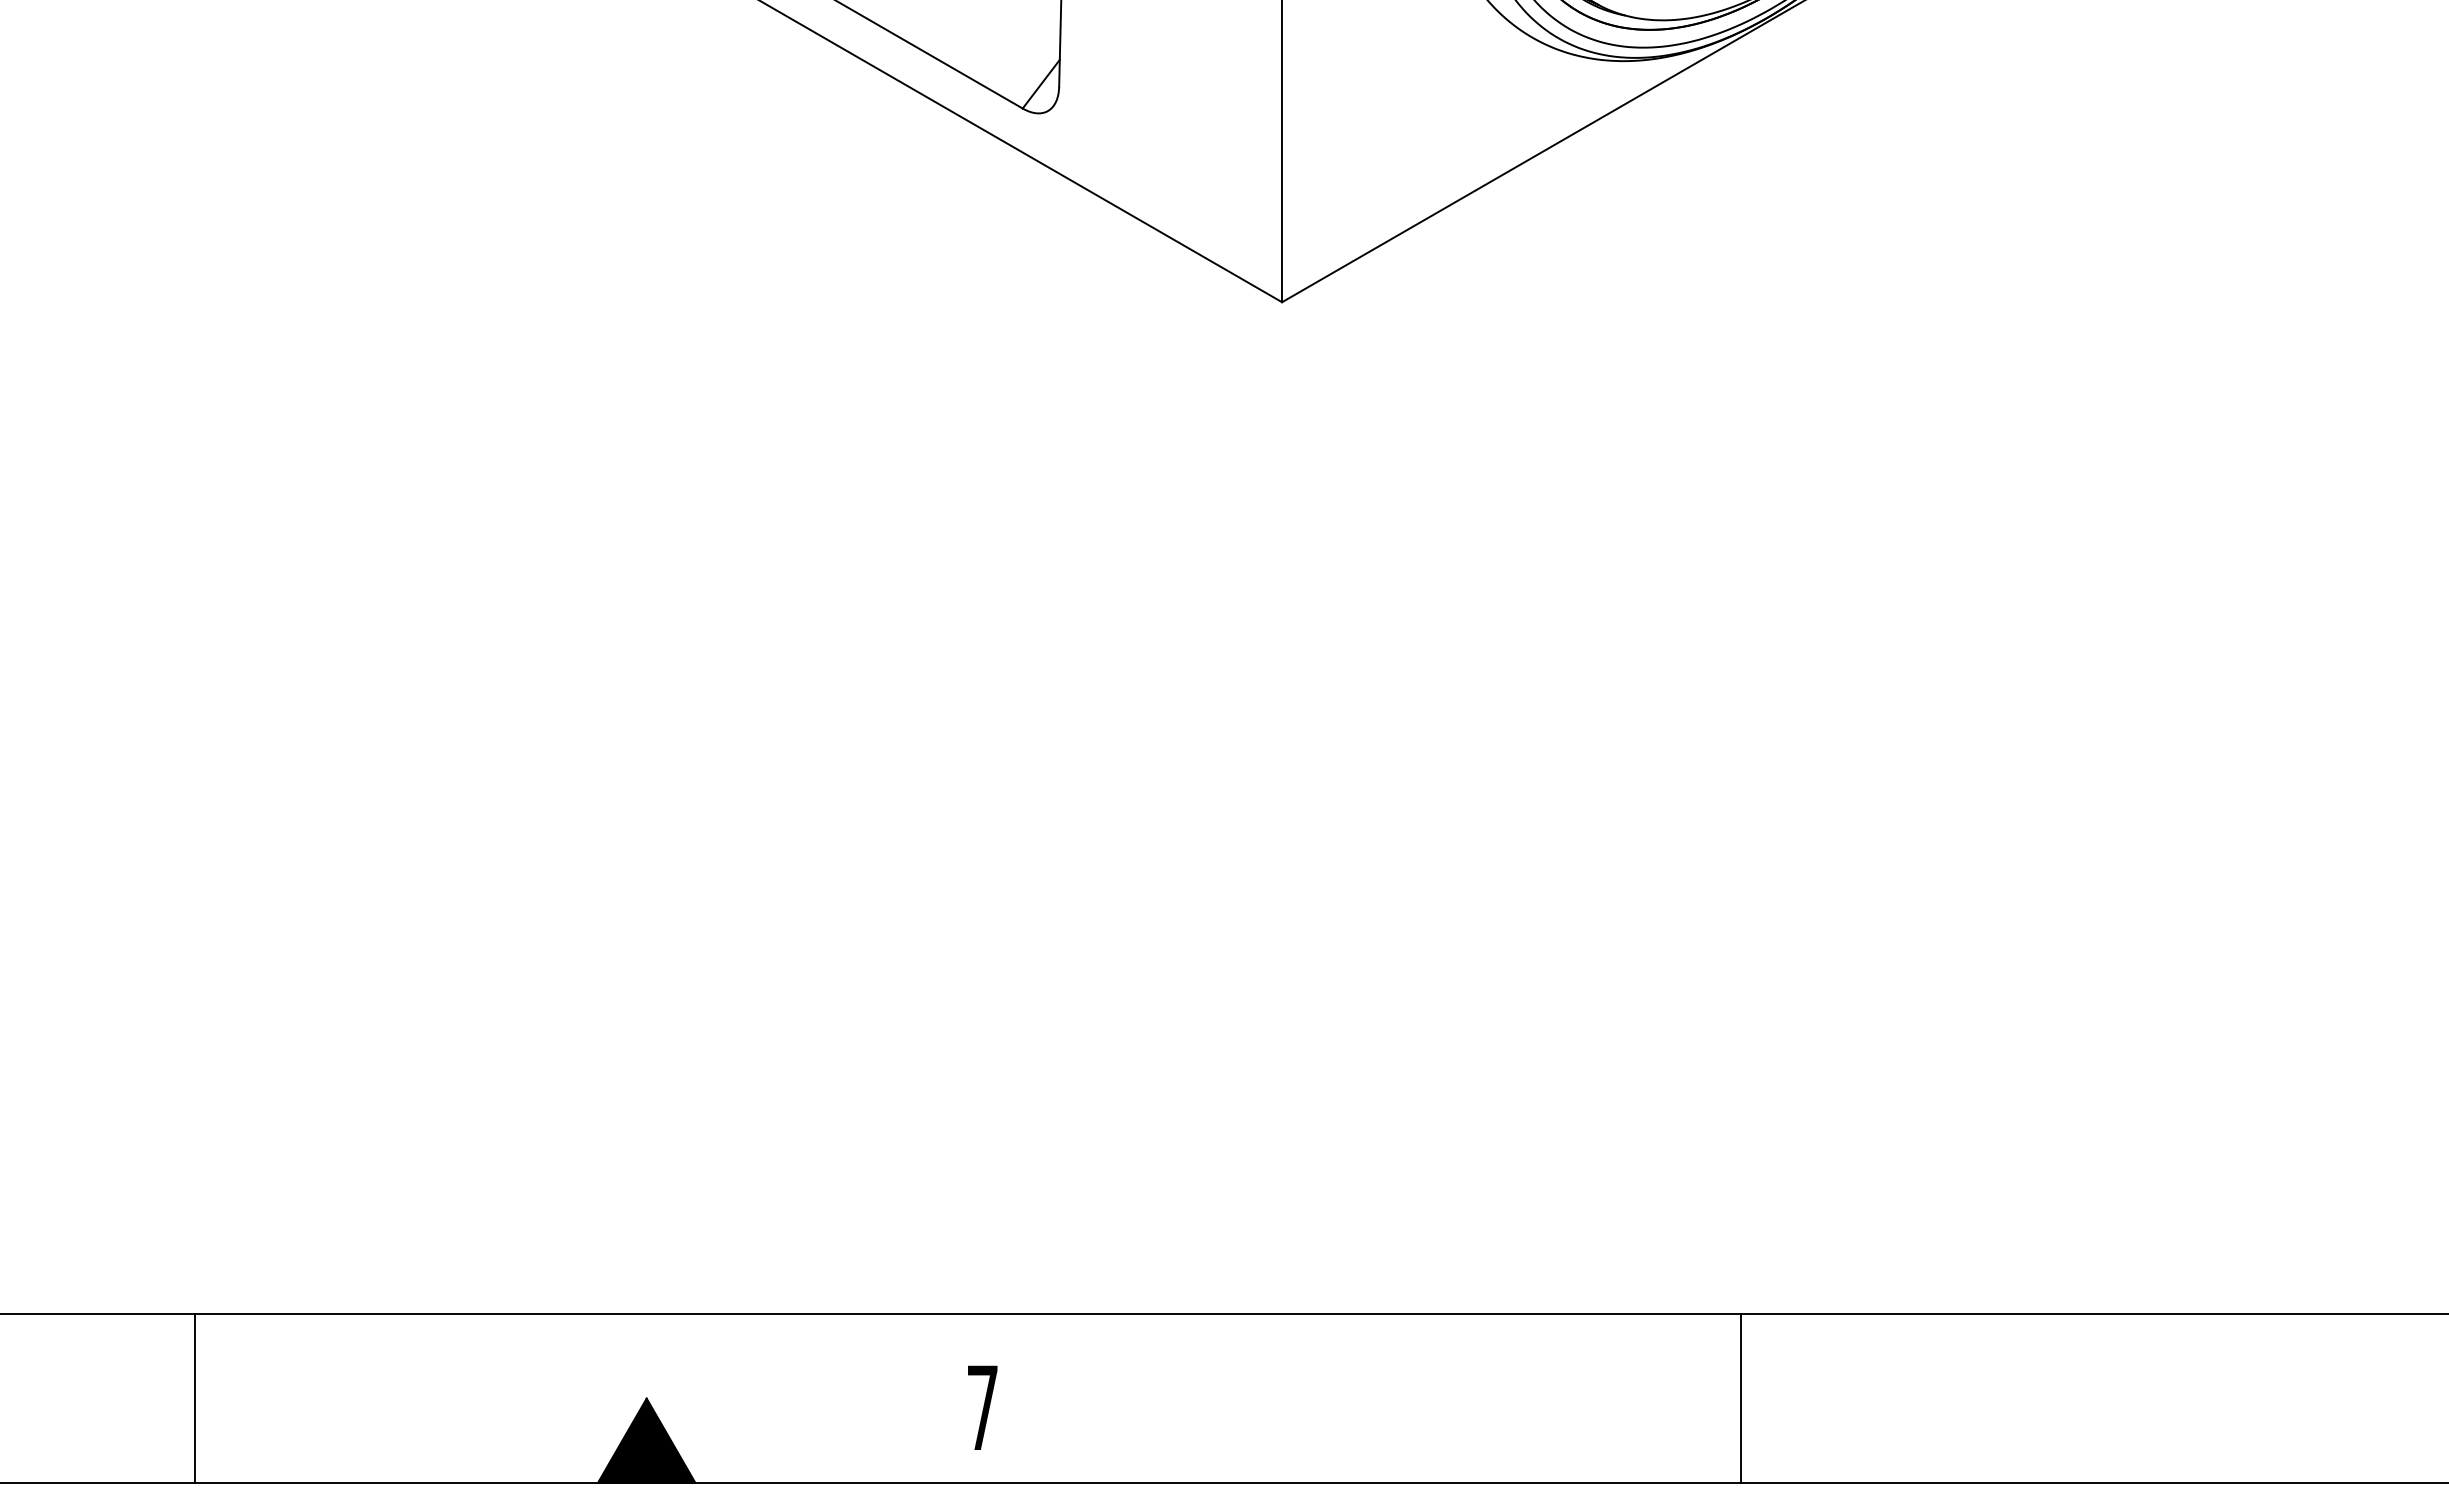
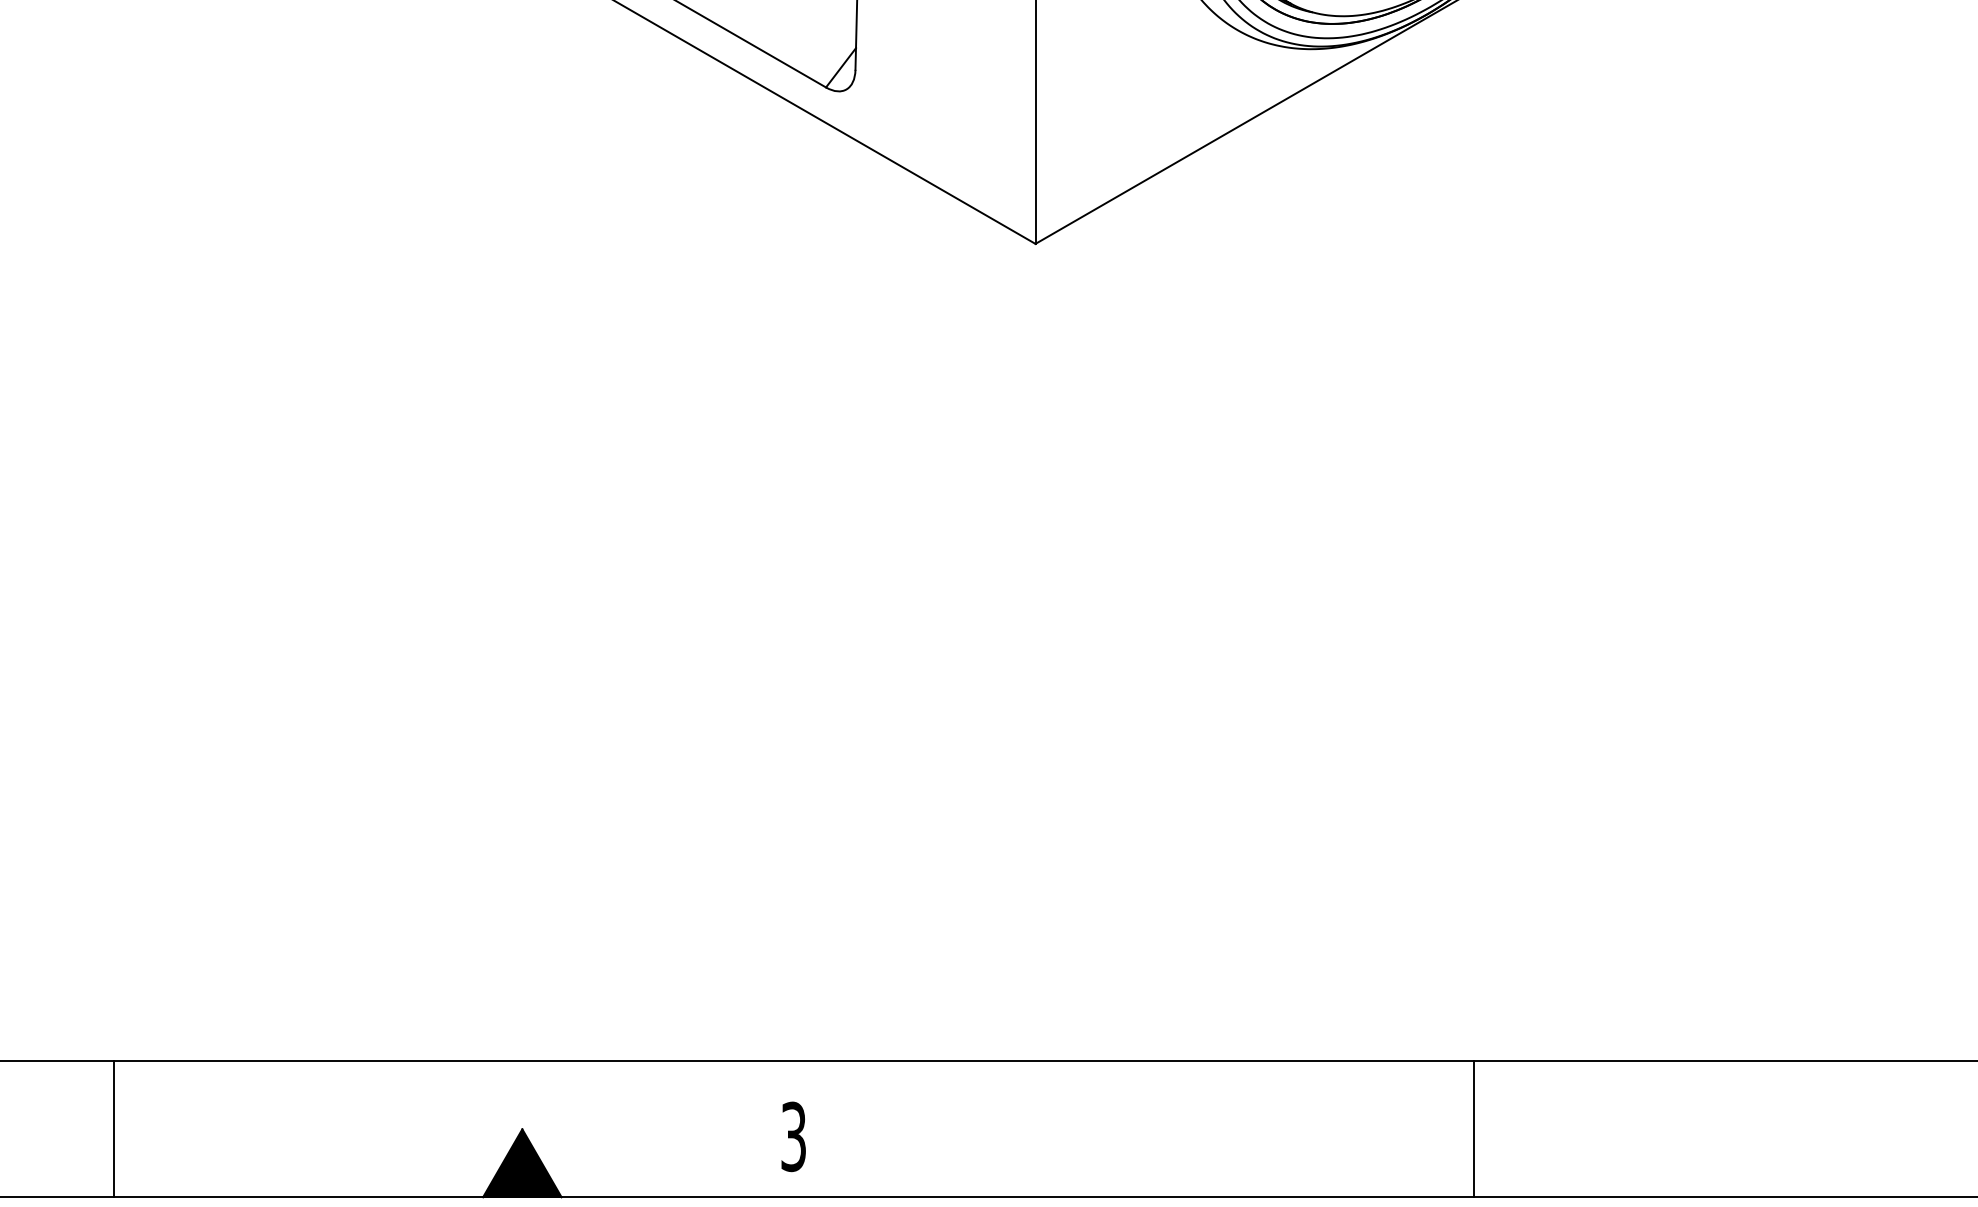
line: (194, 1398) -> (114, 1129), moved
line: (1741, 1398) -> (1474, 1129), moved
text: (982, 1407) -> (793, 1136), 7 -> 3

